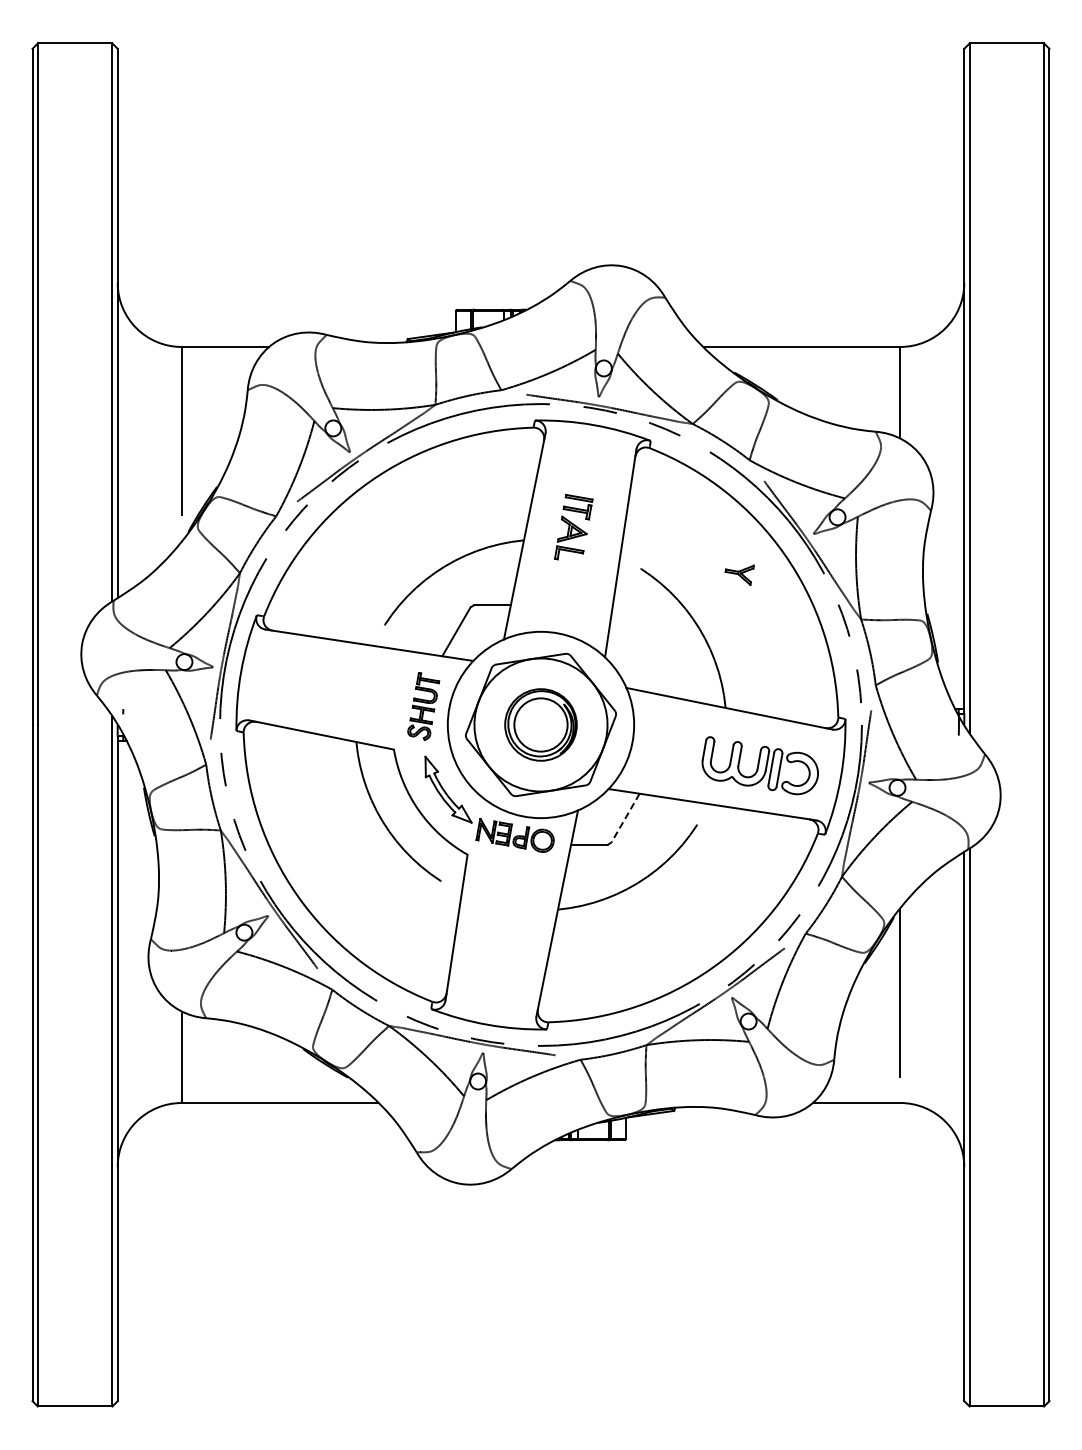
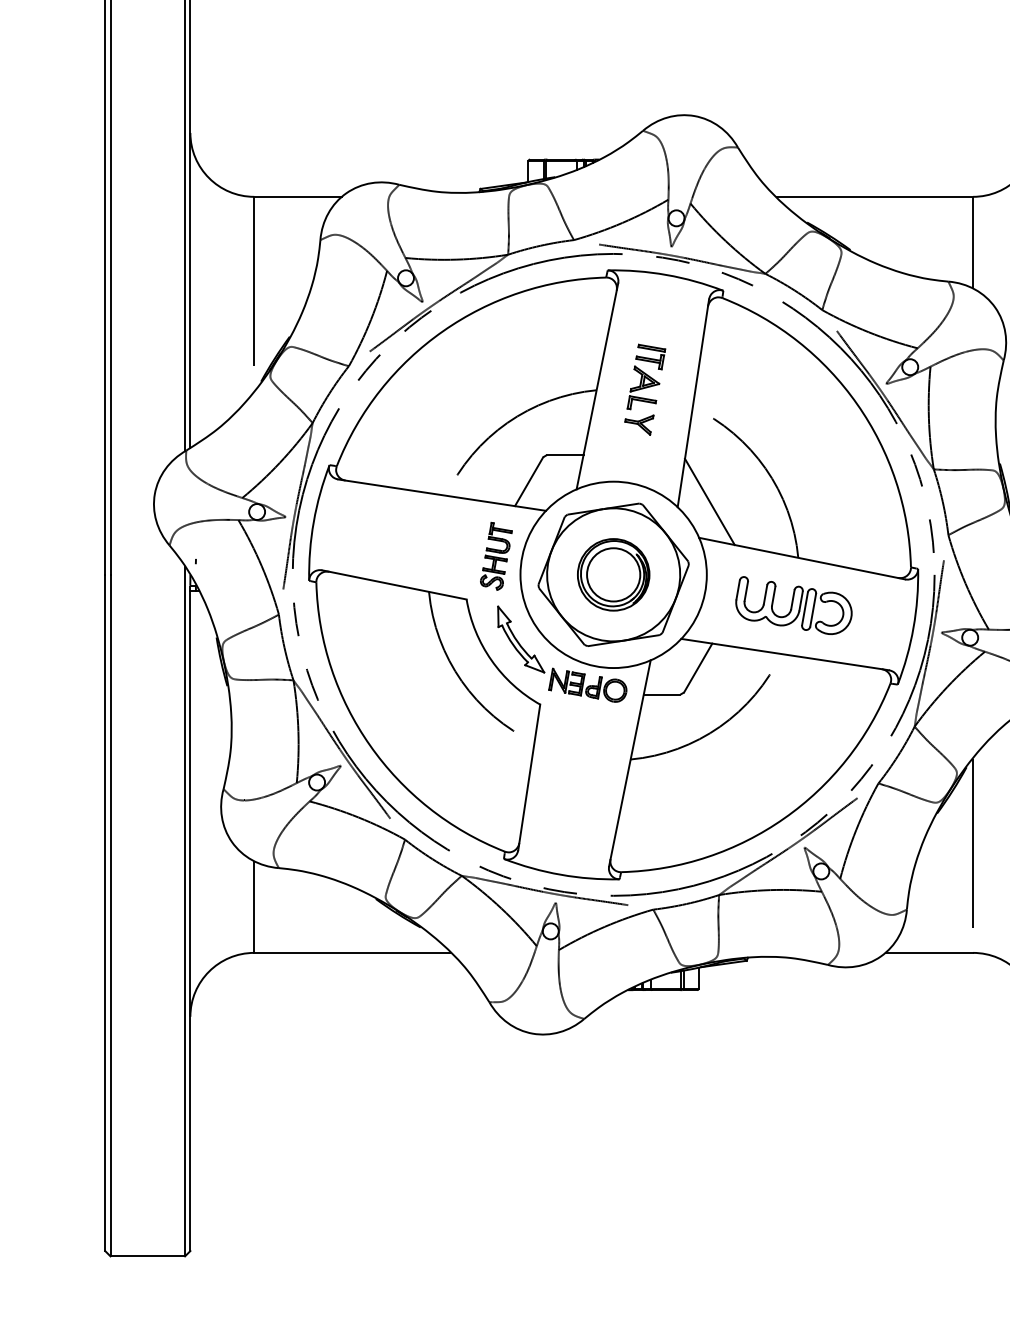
part: (739, 574) -> (639, 424), moved
line: (637, 651) -> (710, 501), added
part: (759, 765) -> (793, 605), moved
line: (625, 818) -> (698, 668), dashed -> solid

